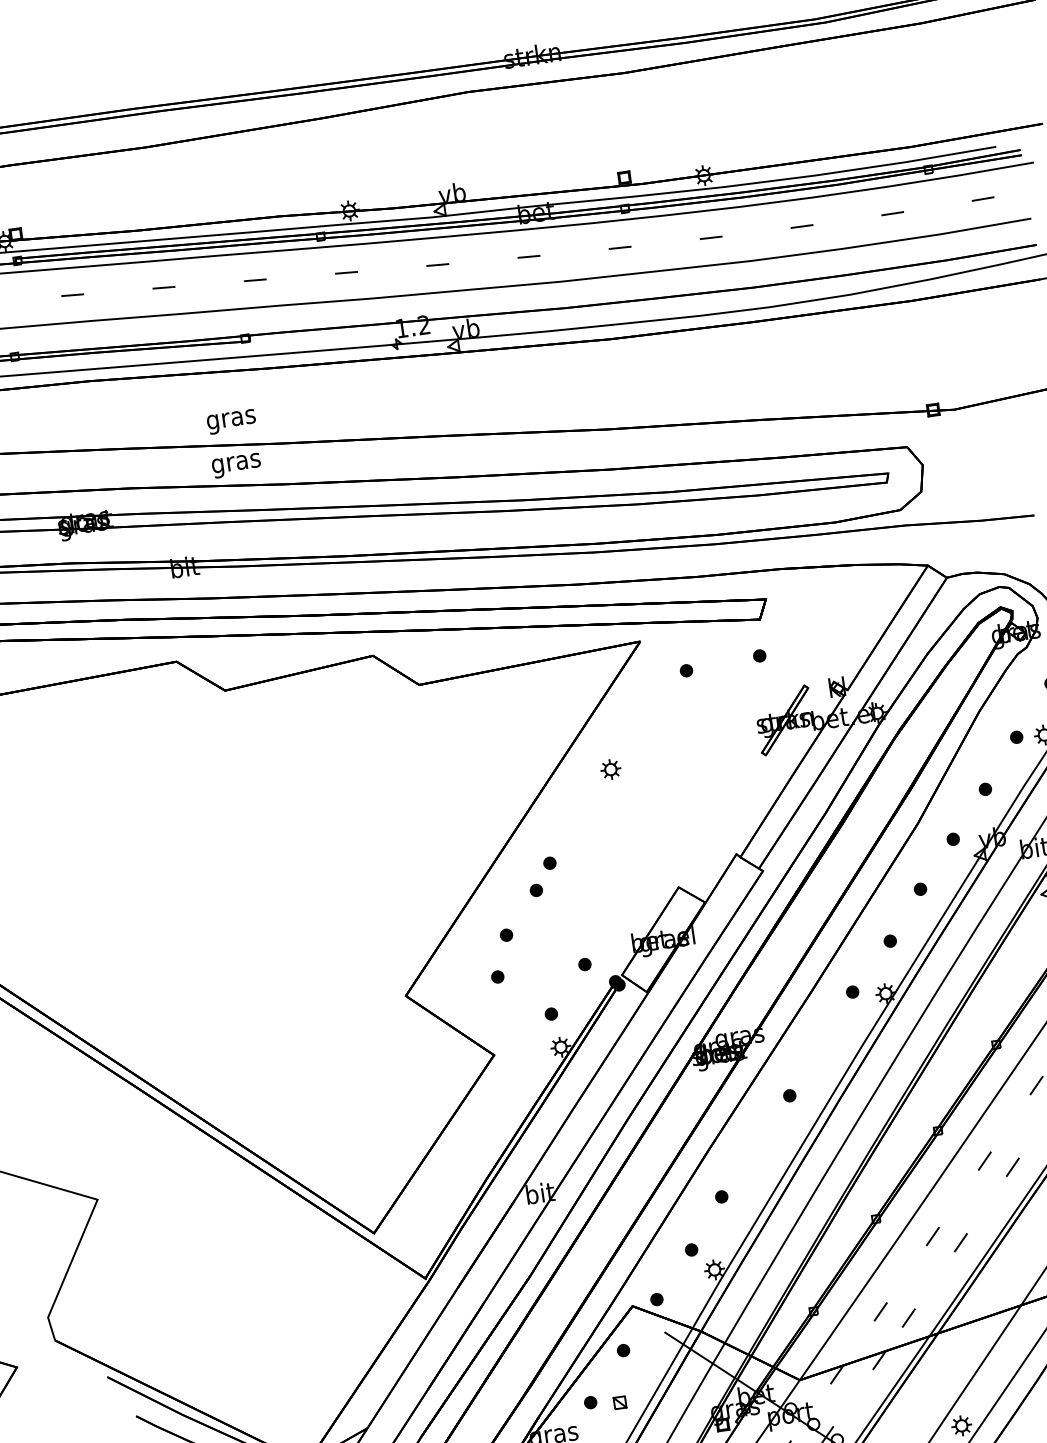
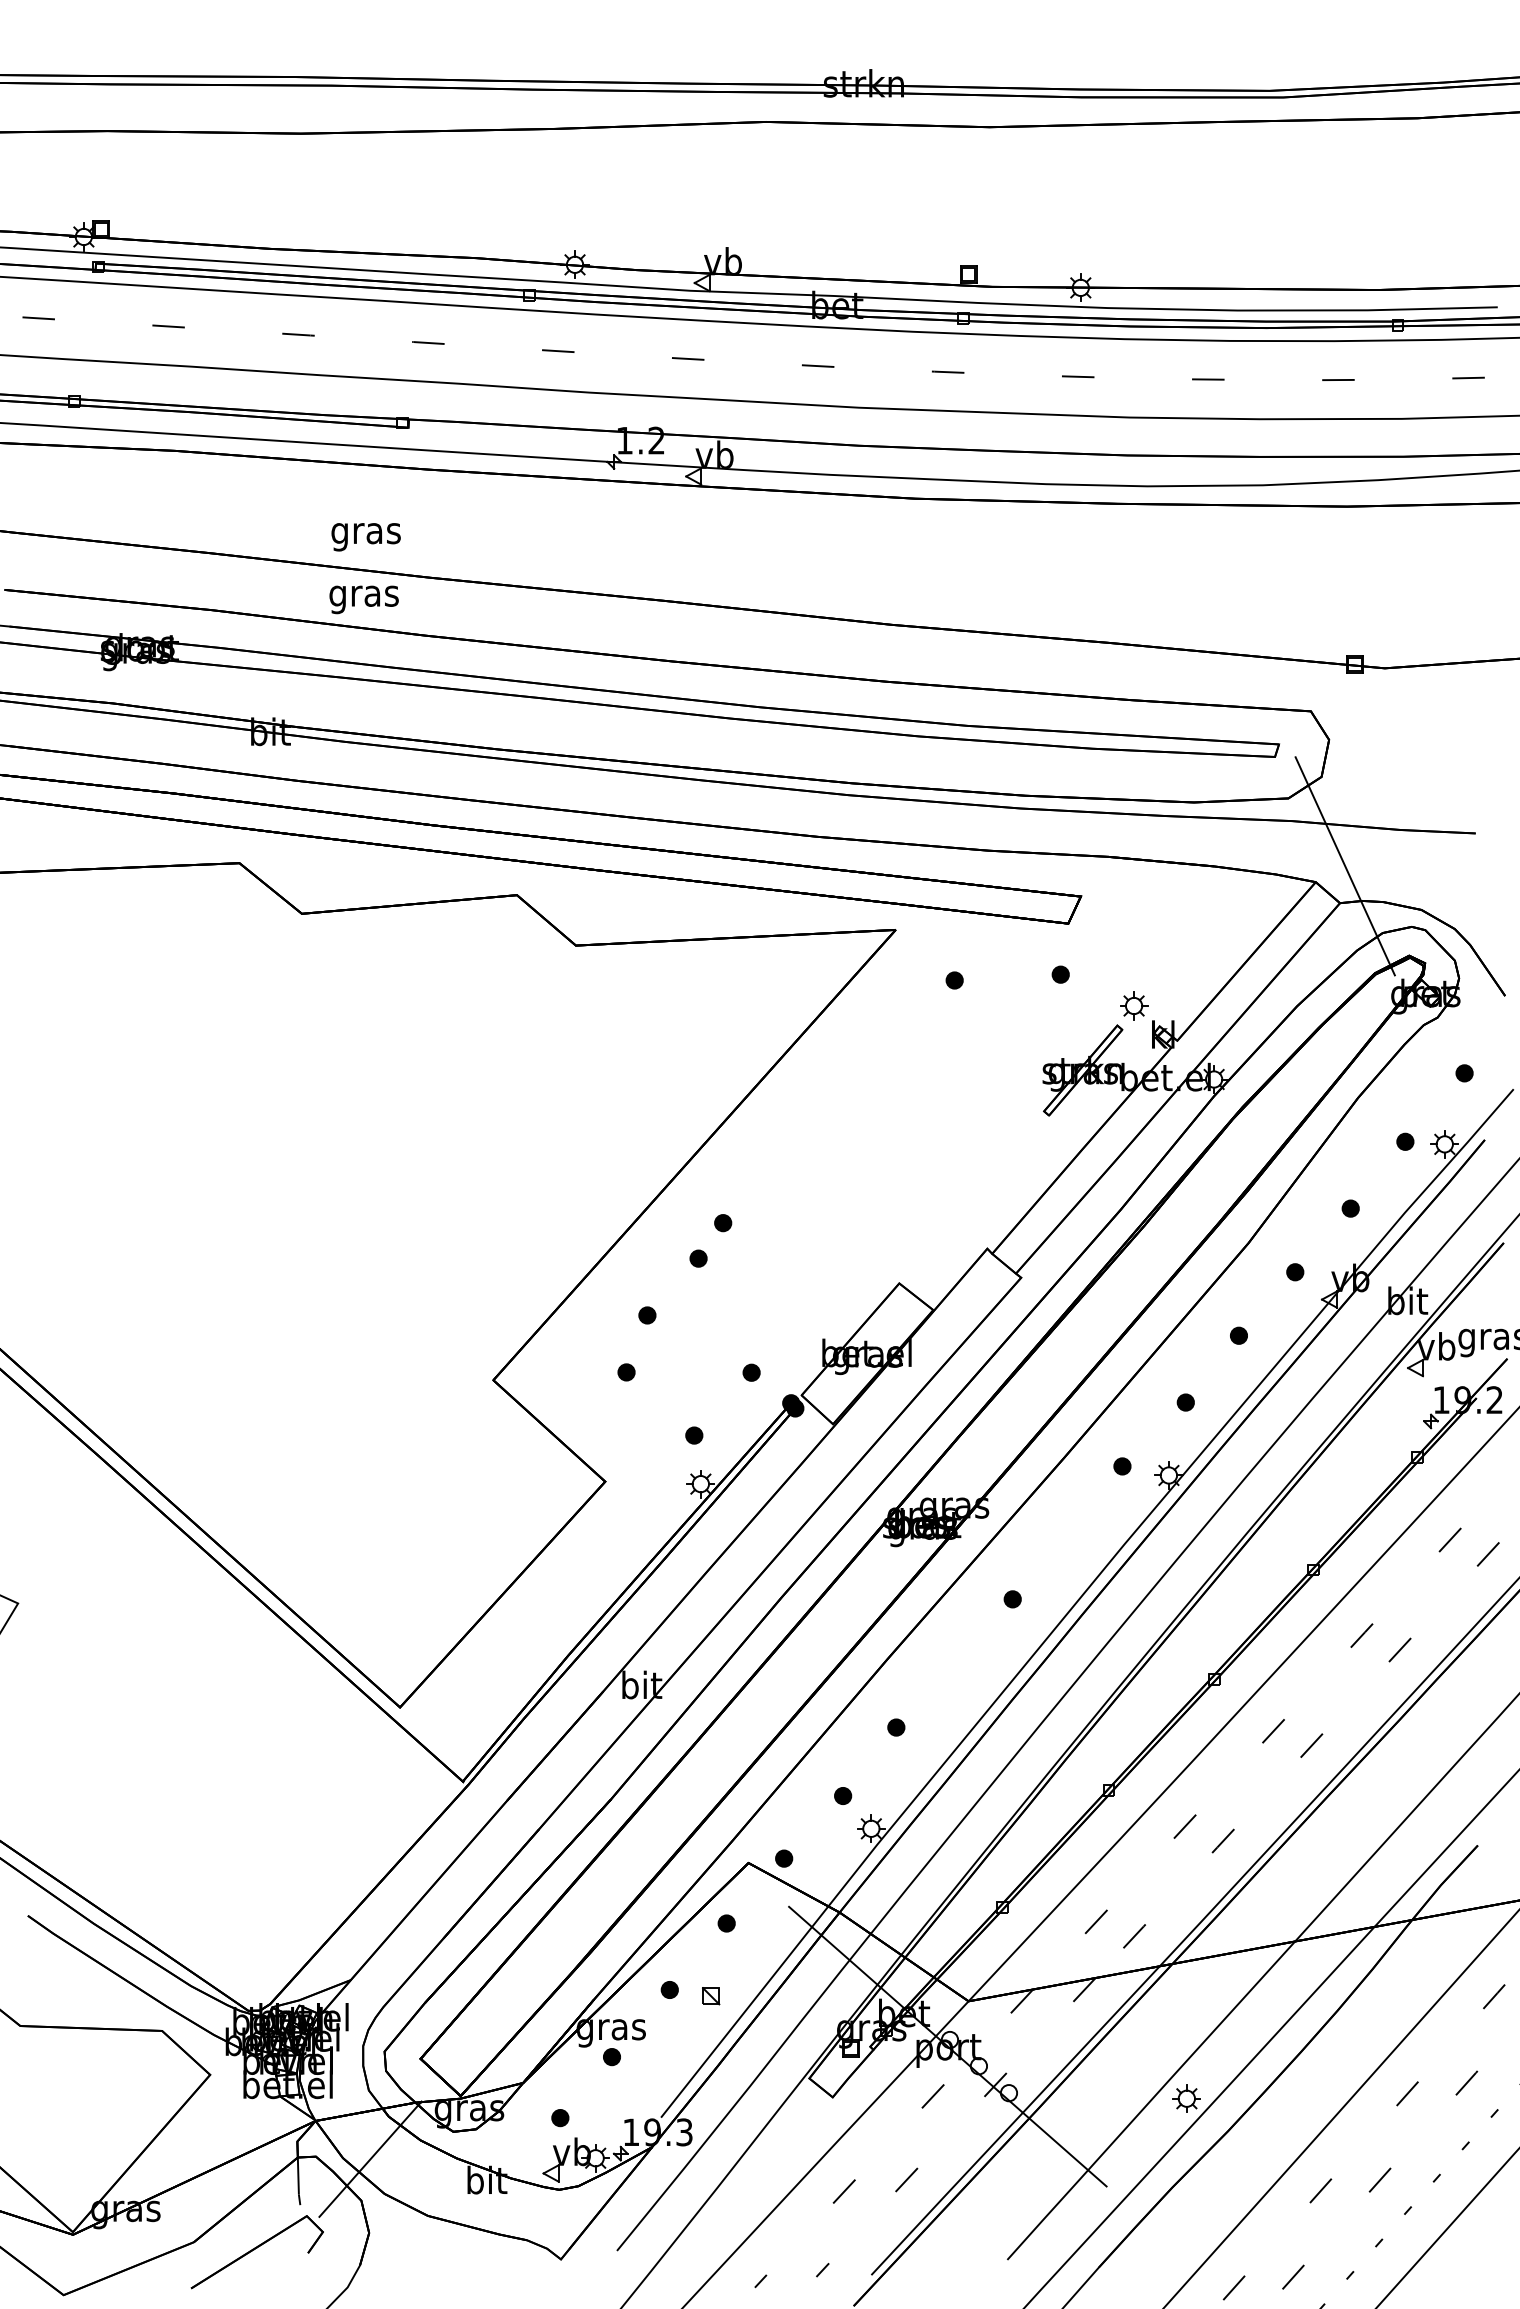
line: (946, 551) -> (1344, 866), added
part: (611, 769) -> (1134, 1005), moved

